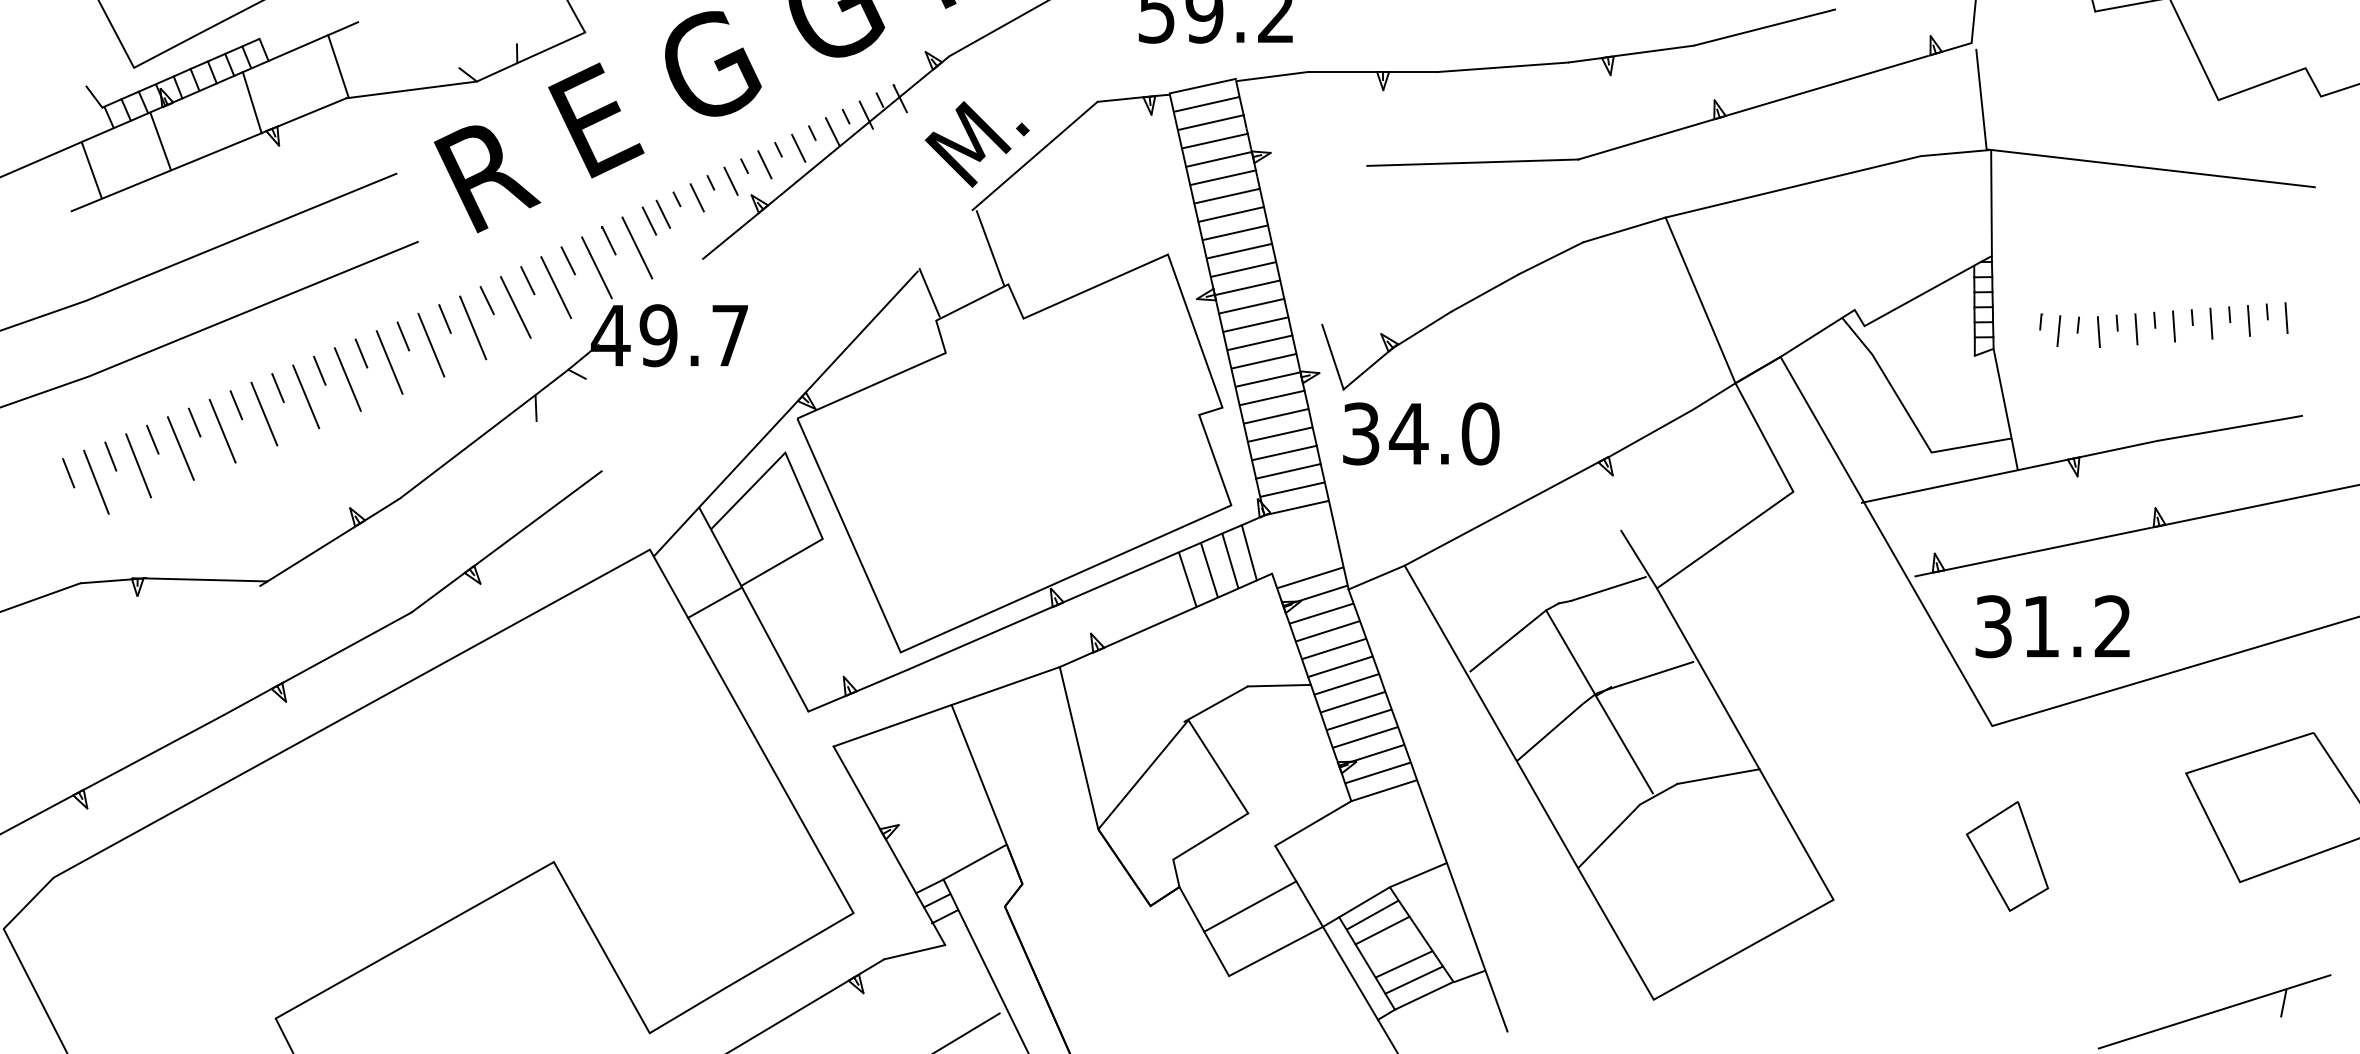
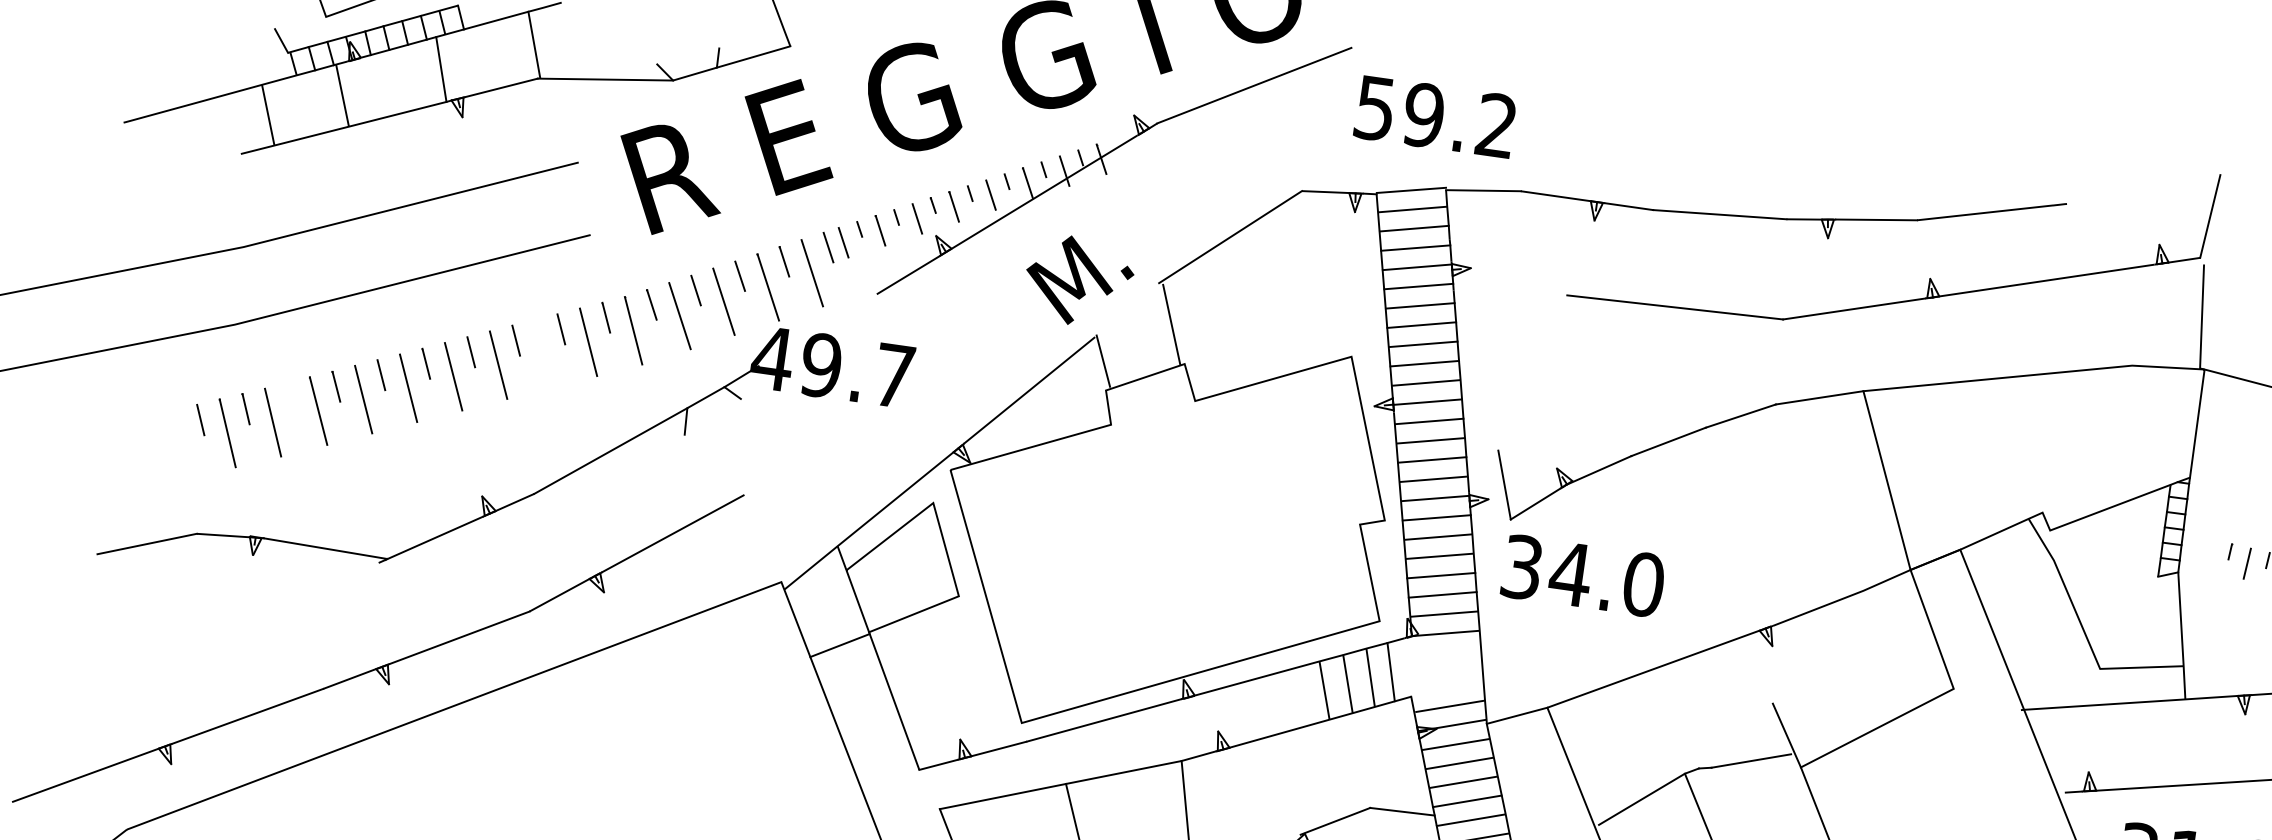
text: (976, 144) -> (1078, 281), moved
line: (389, 362) -> (543, 353), removed
line: (152, 439) -> (291, 397), removed

